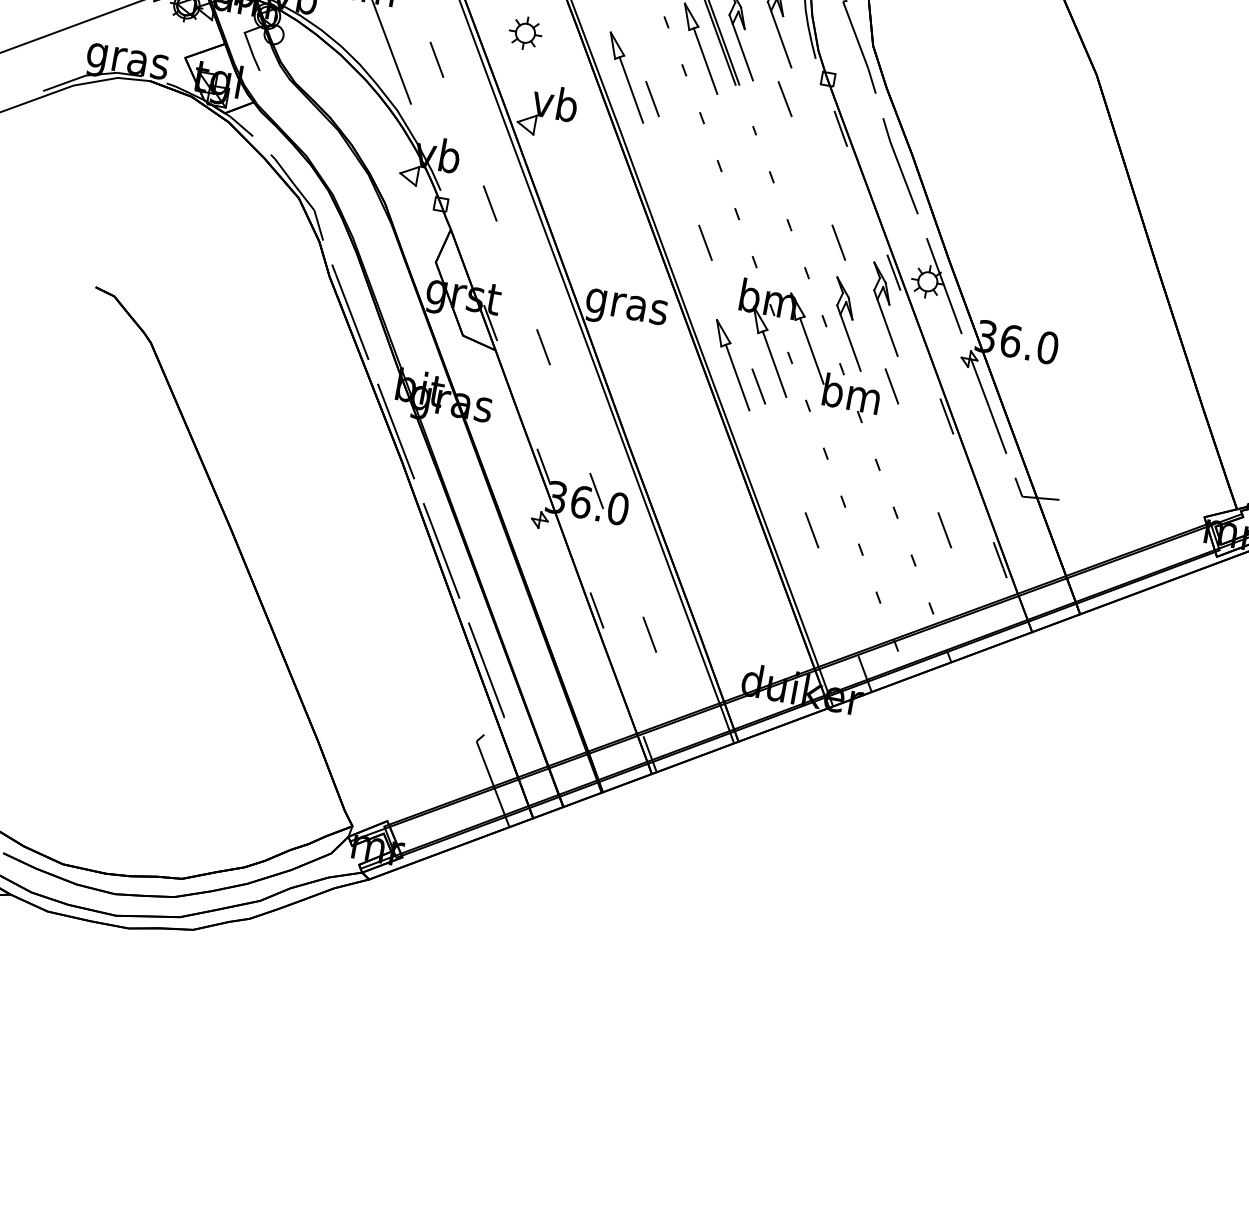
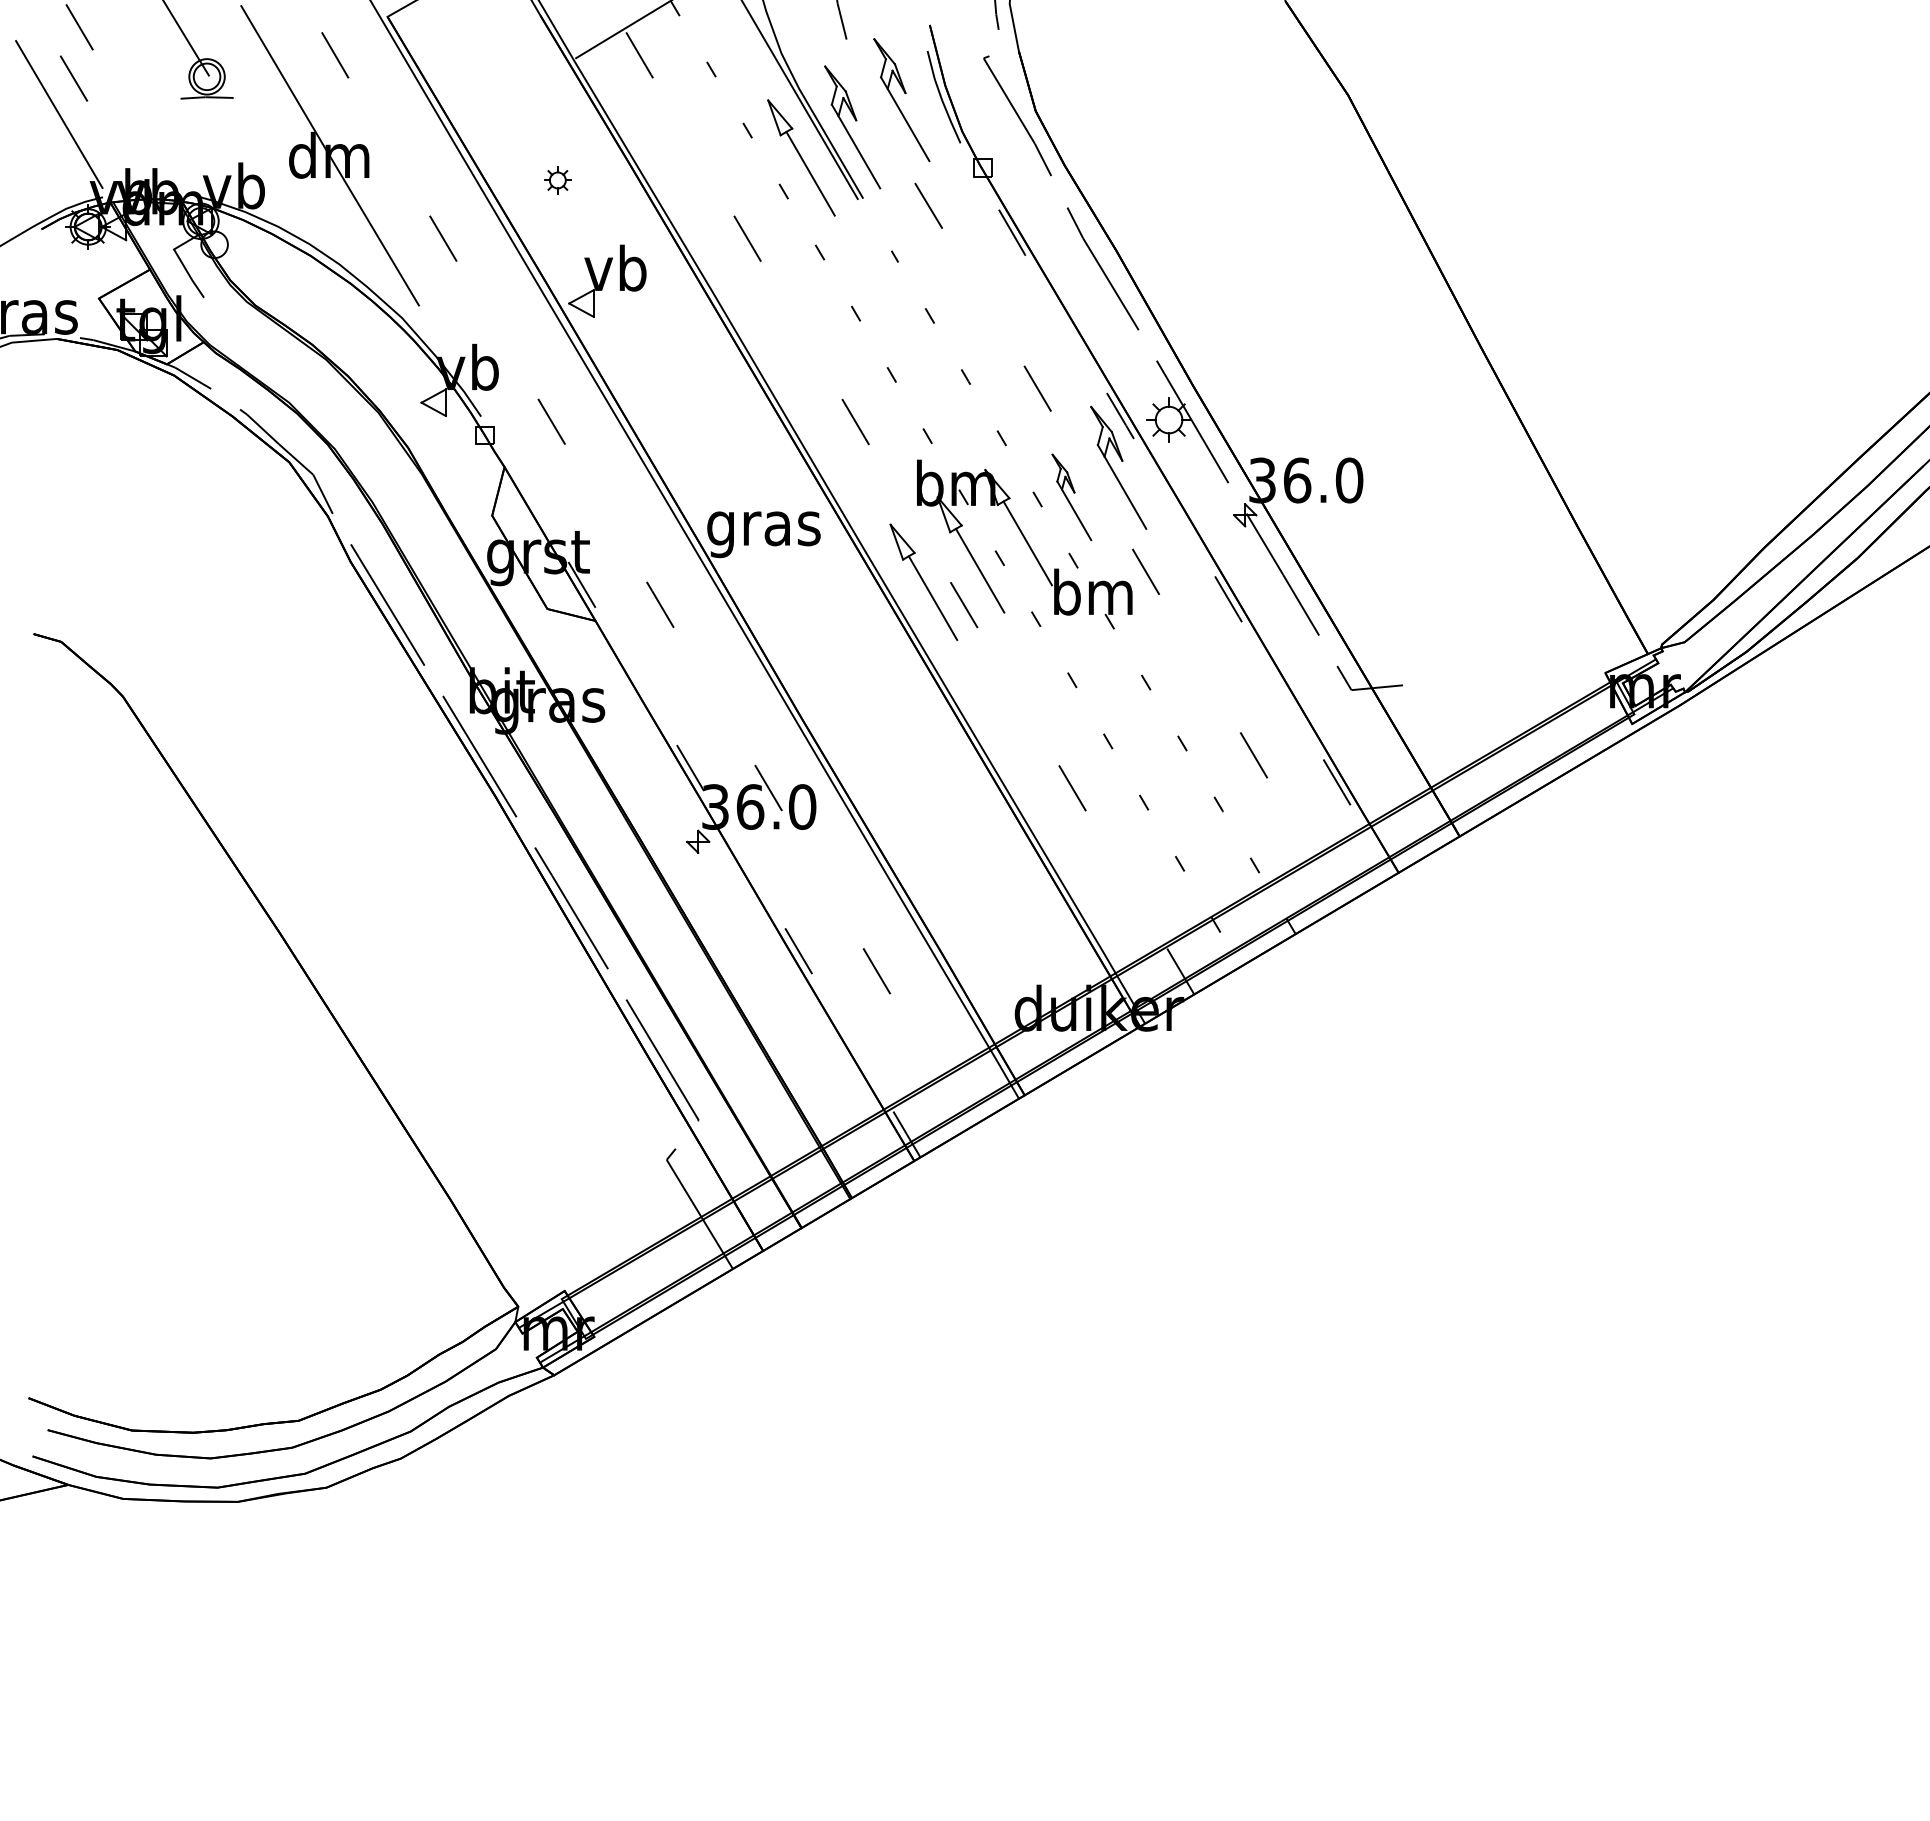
part: (525, 33) -> (557, 180), size x0.6
part: (627, 77) -> (707, 215), removed
part: (848, 324) -> (1071, 497), size x0.7

